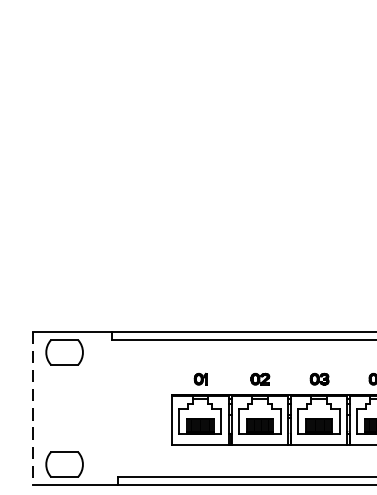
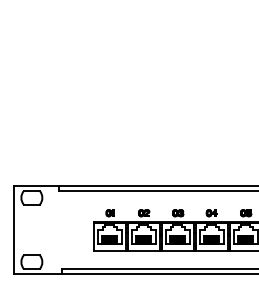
line: (32, 409) -> (13, 230), dashed -> solid

